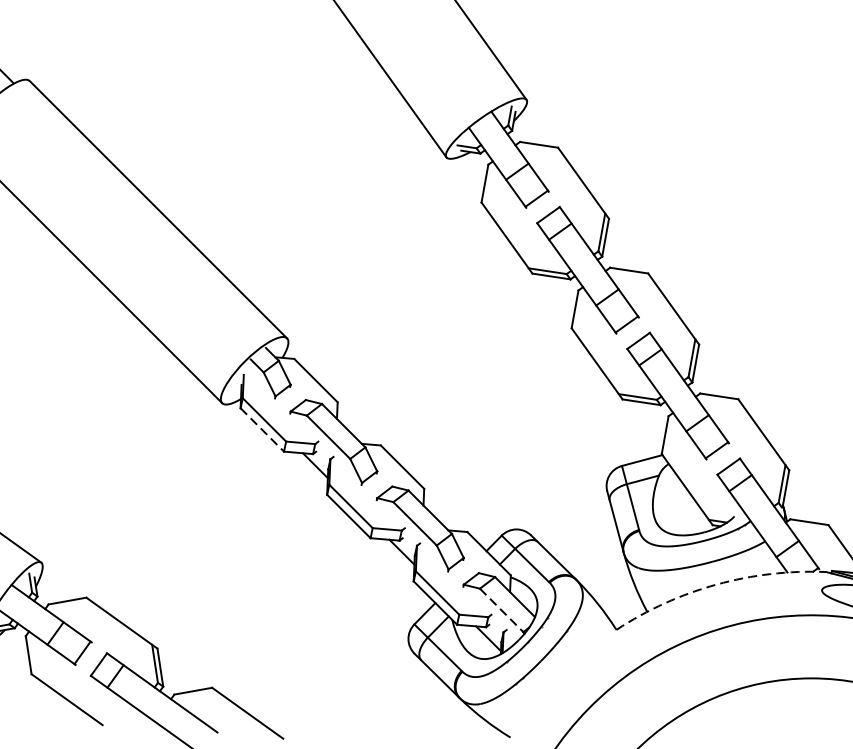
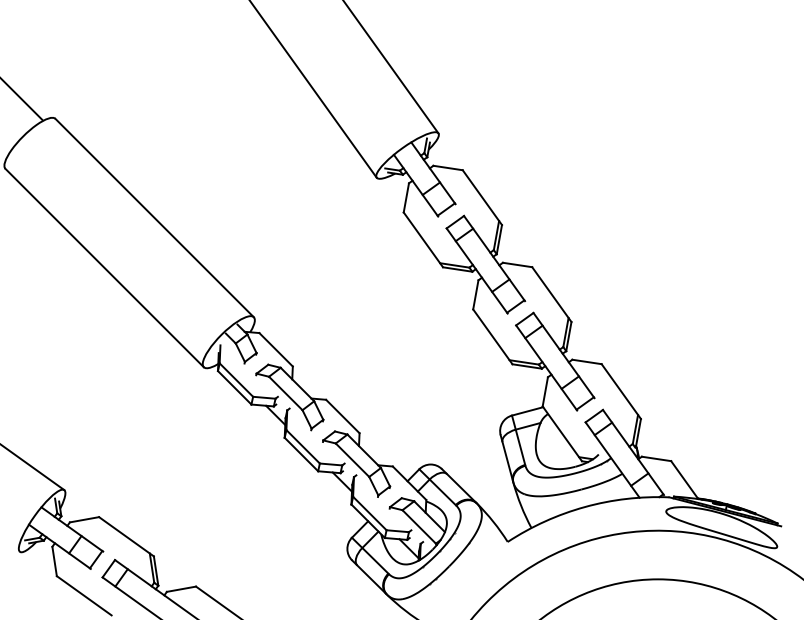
line: (262, 429) -> (234, 387), dashed -> solid
arc: (717, 585) -> (585, 507), dashed -> solid
line: (501, 609) -> (419, 526), dashed -> solid

